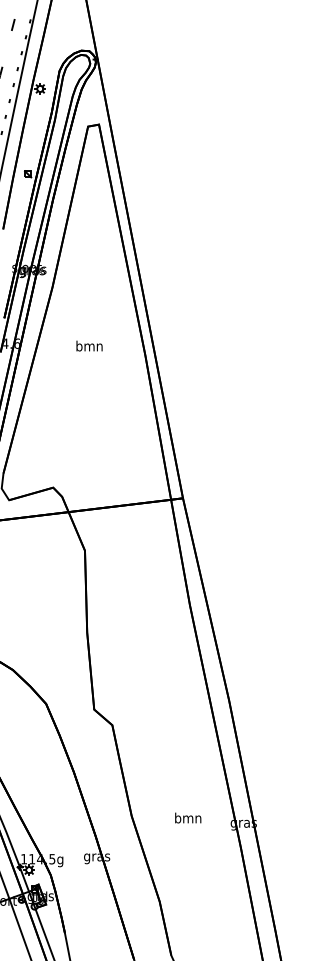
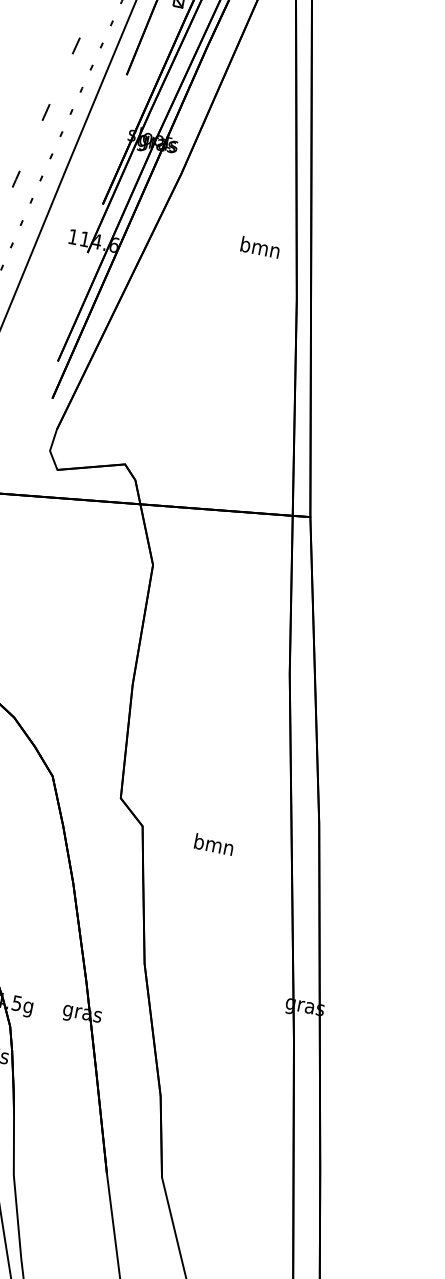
text: (89, 345) -> (260, 246), moved
text: (188, 817) -> (214, 843), moved

